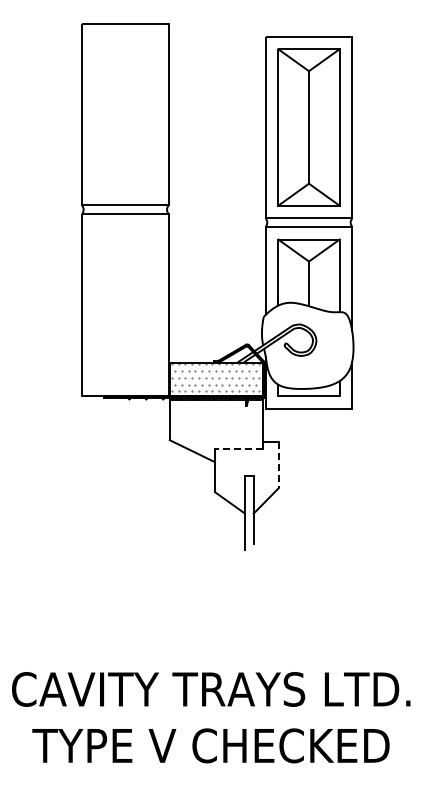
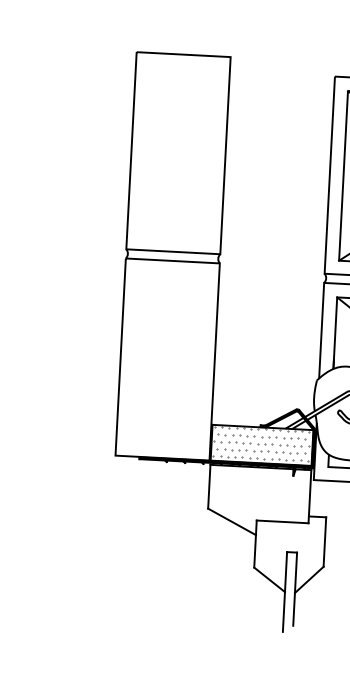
line: (238, 448) -> (282, 521), dashed -> solid
line: (278, 465) -> (324, 542), dashed -> solid

